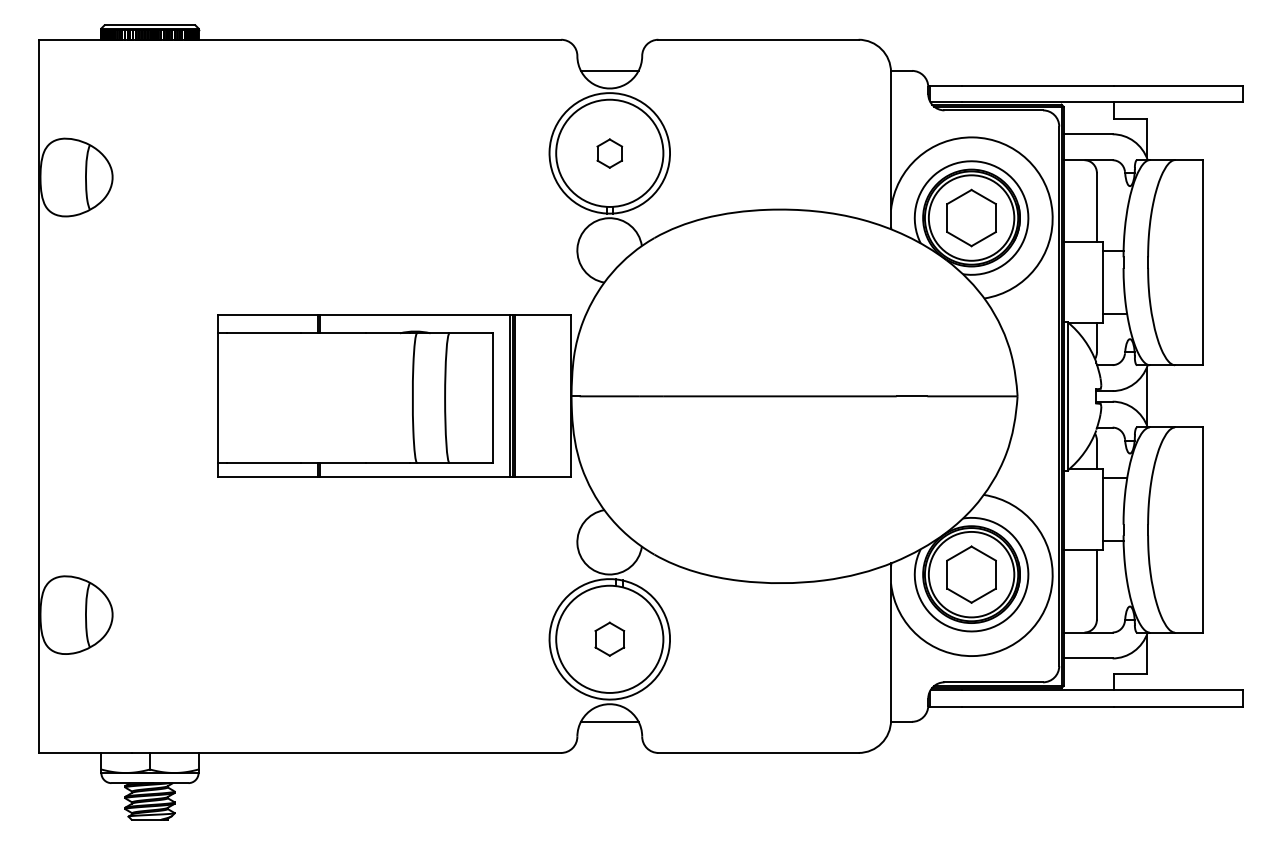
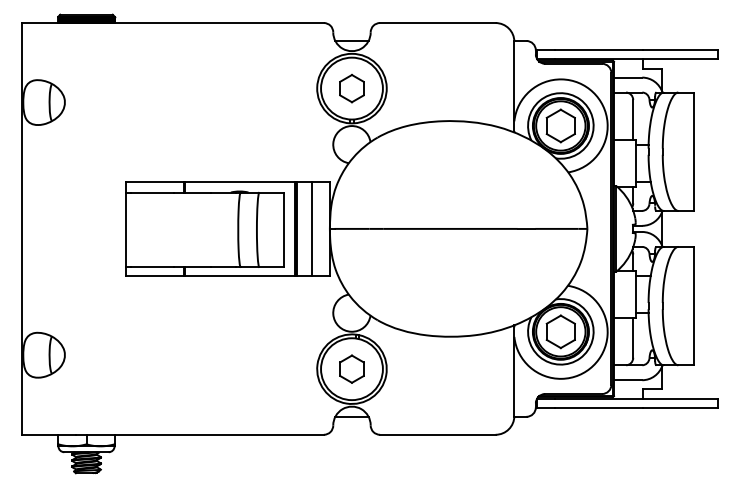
part: (608, 153) -> (351, 88), size x1.67
line: (541, 395) -> (312, 228), added
part: (608, 638) -> (351, 368), size x1.43

